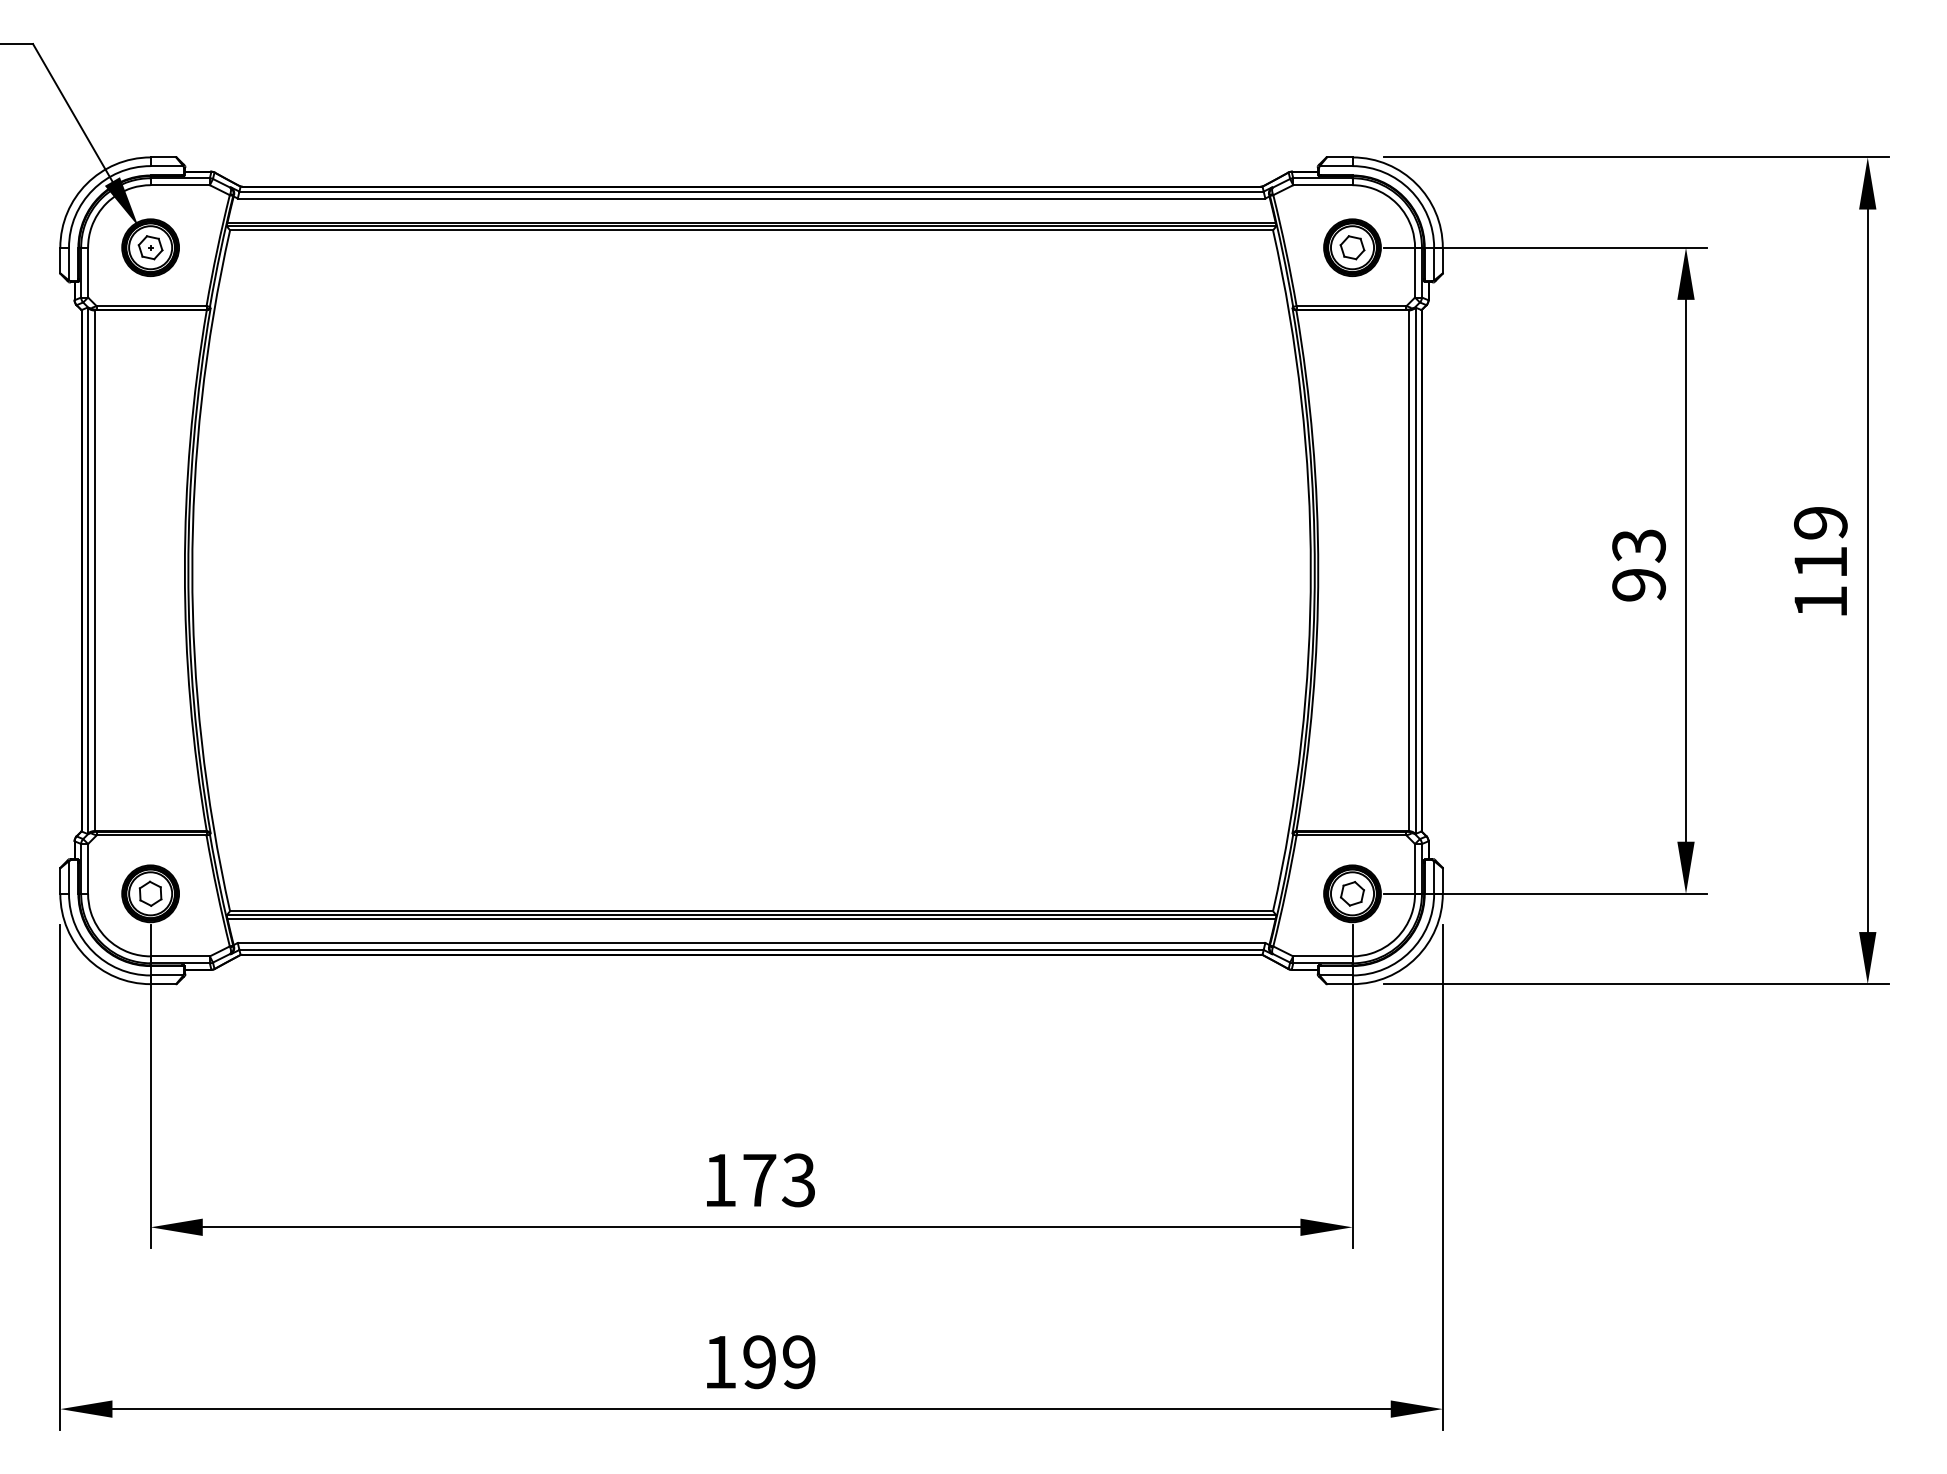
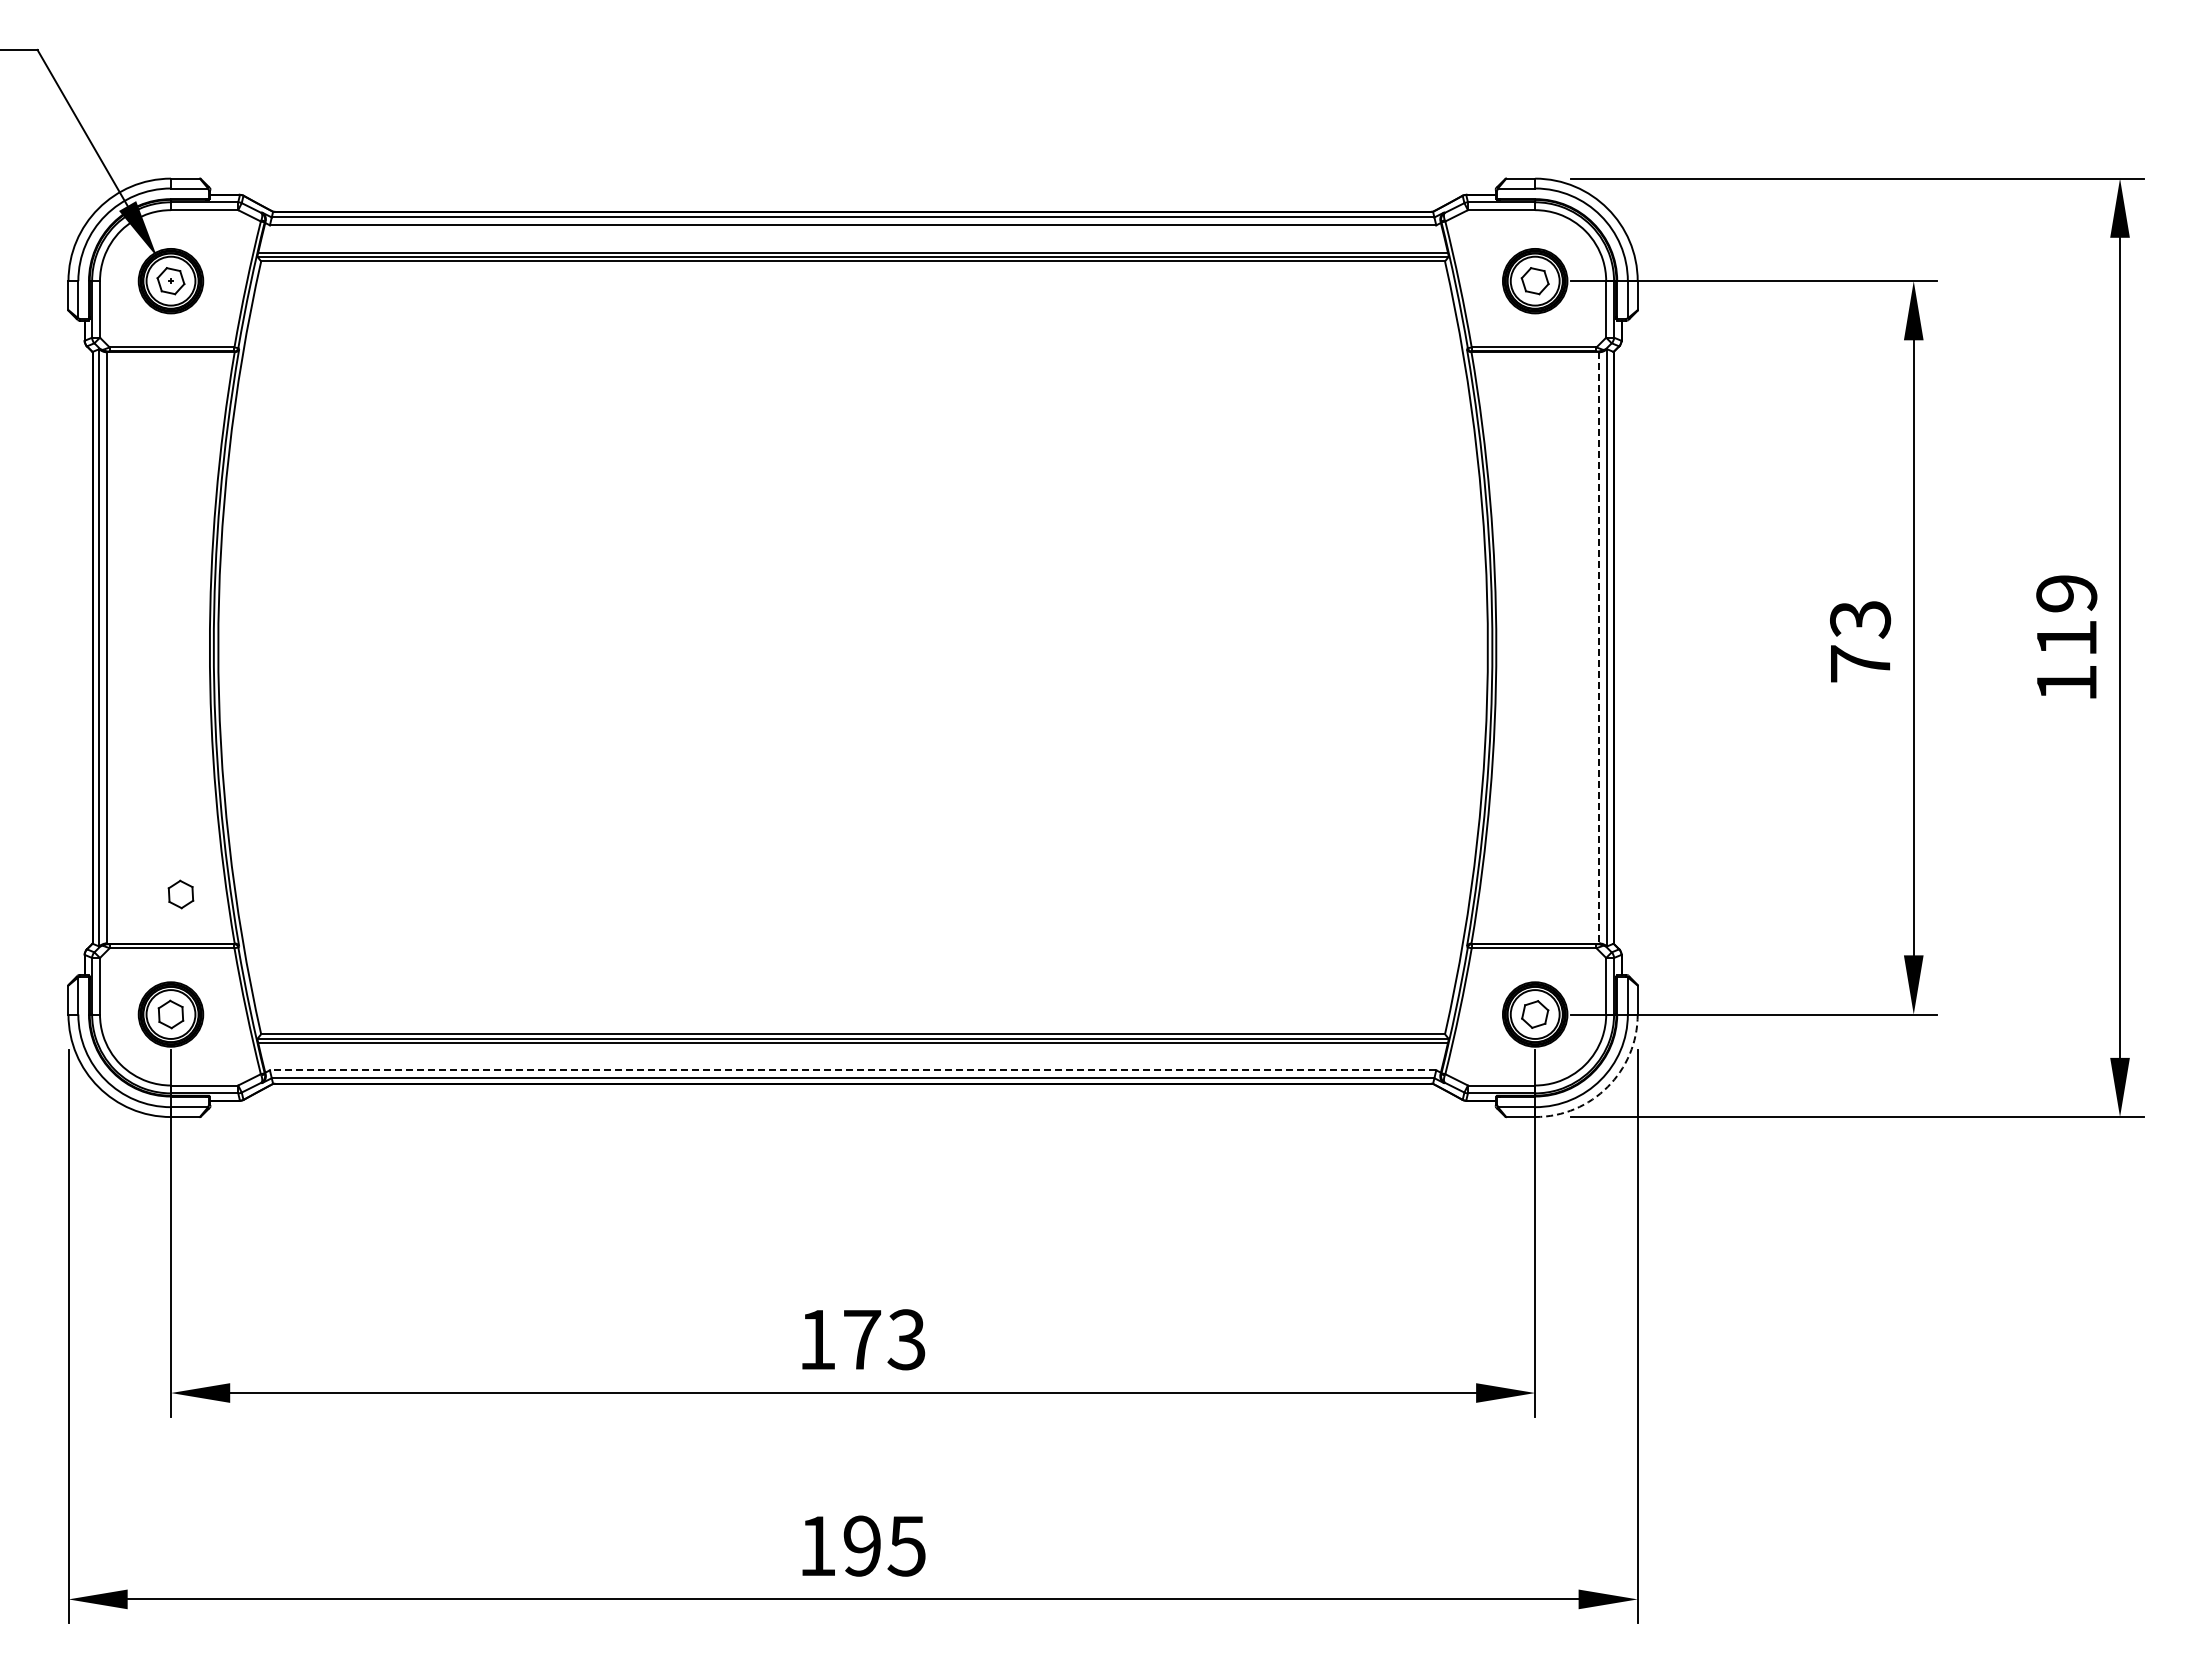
line: (1408, 570) -> (1598, 647), solid -> dashed
text: (1639, 584) -> (1860, 663), 93 -> 73
part: (159, 788) -> (180, 894), added
line: (751, 943) -> (852, 1070), solid -> dashed
arc: (1416, 958) -> (1607, 1087), solid -> dashed
text: (798, 1361) -> (906, 1545), 199 -> 195

